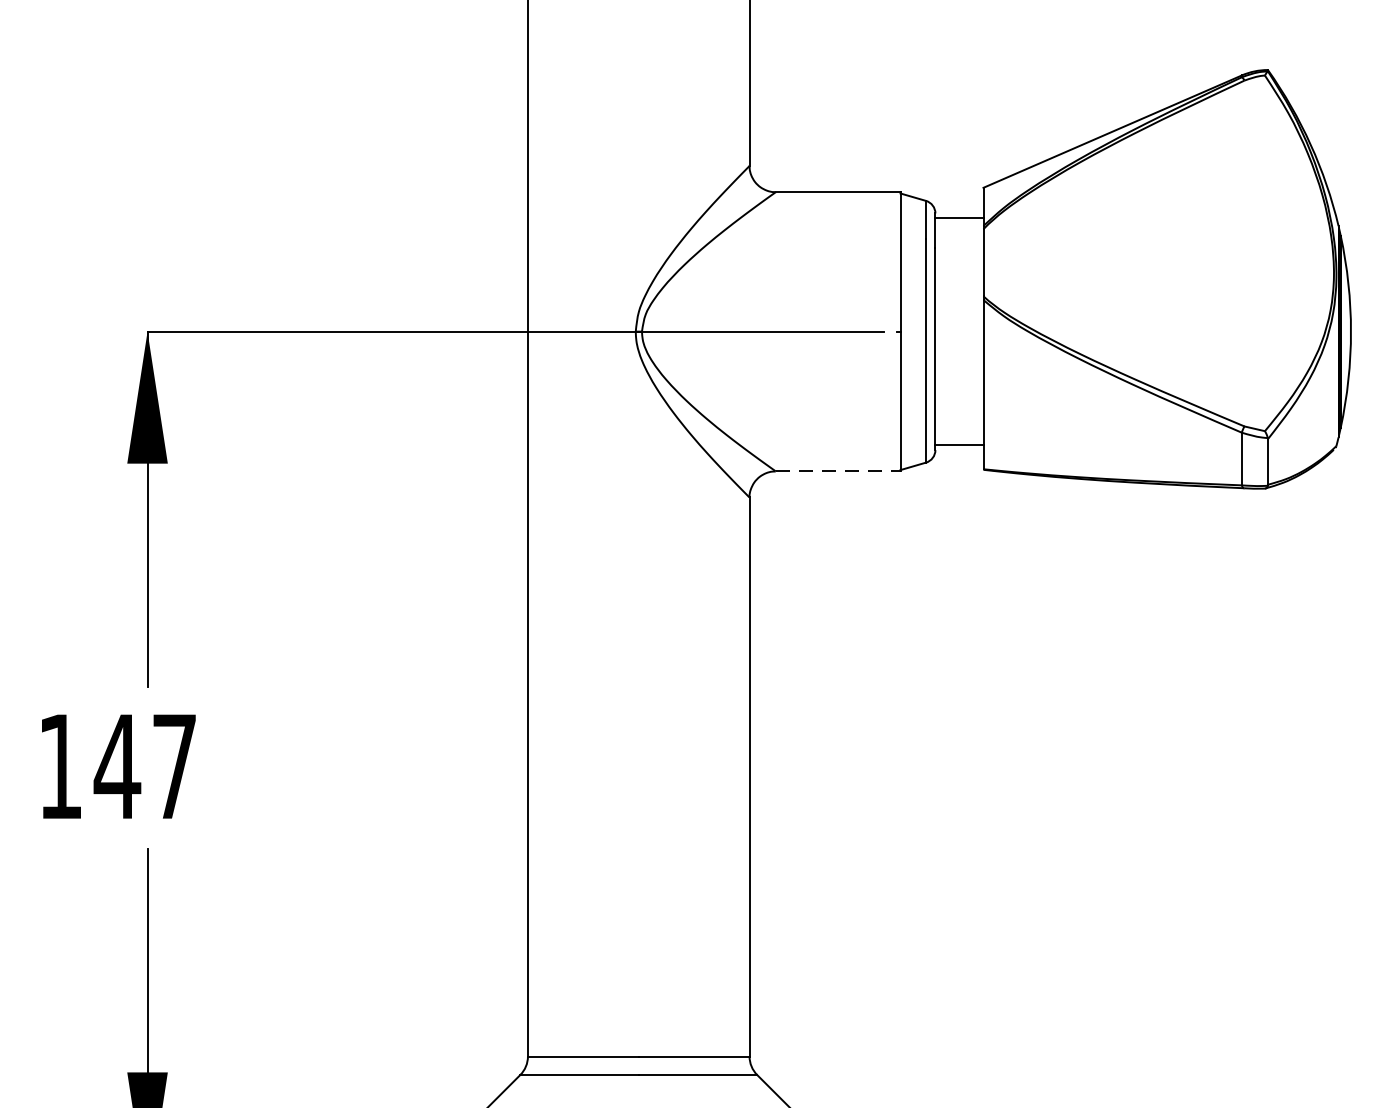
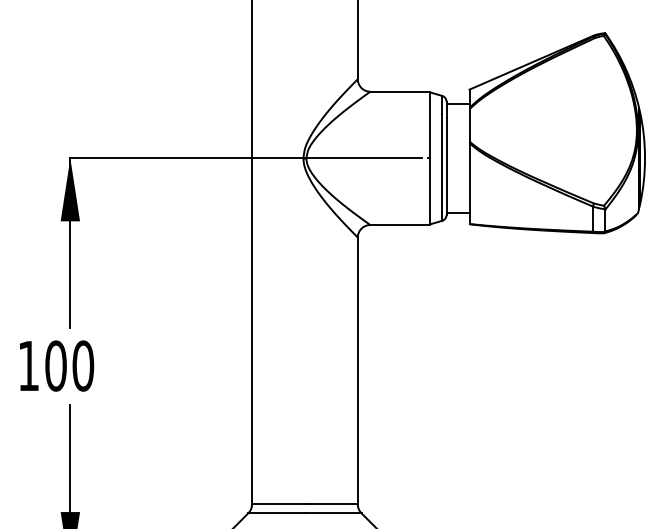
line: (838, 472) -> (400, 225), dashed -> solid
text: (145, 765) -> (69, 365), 147 -> 100

